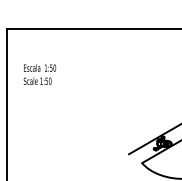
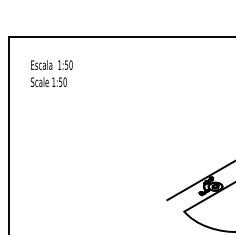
text: (39, 74) -> (51, 73), moved

